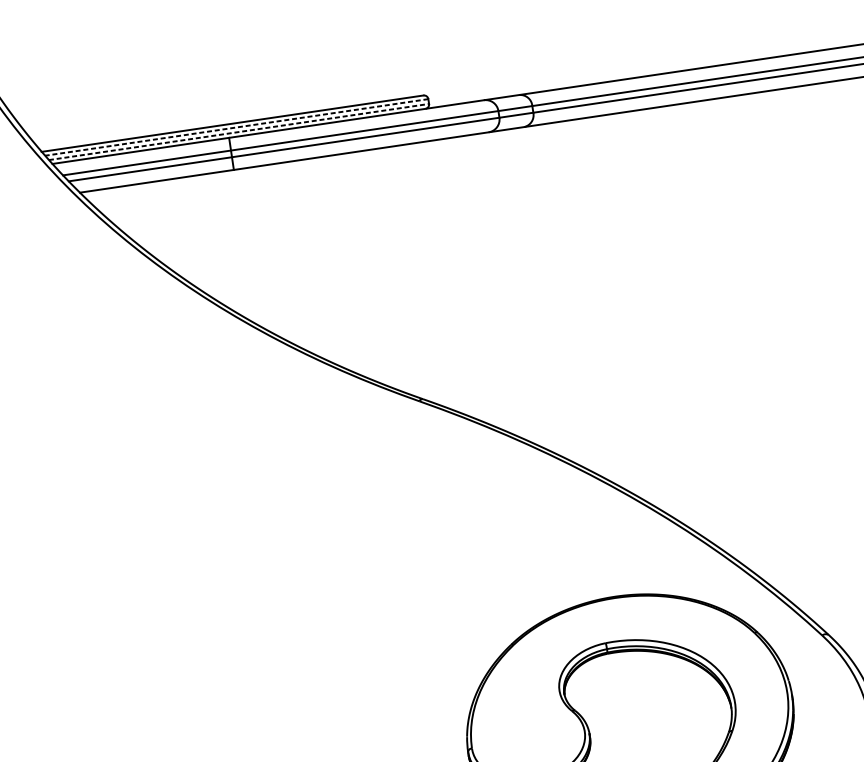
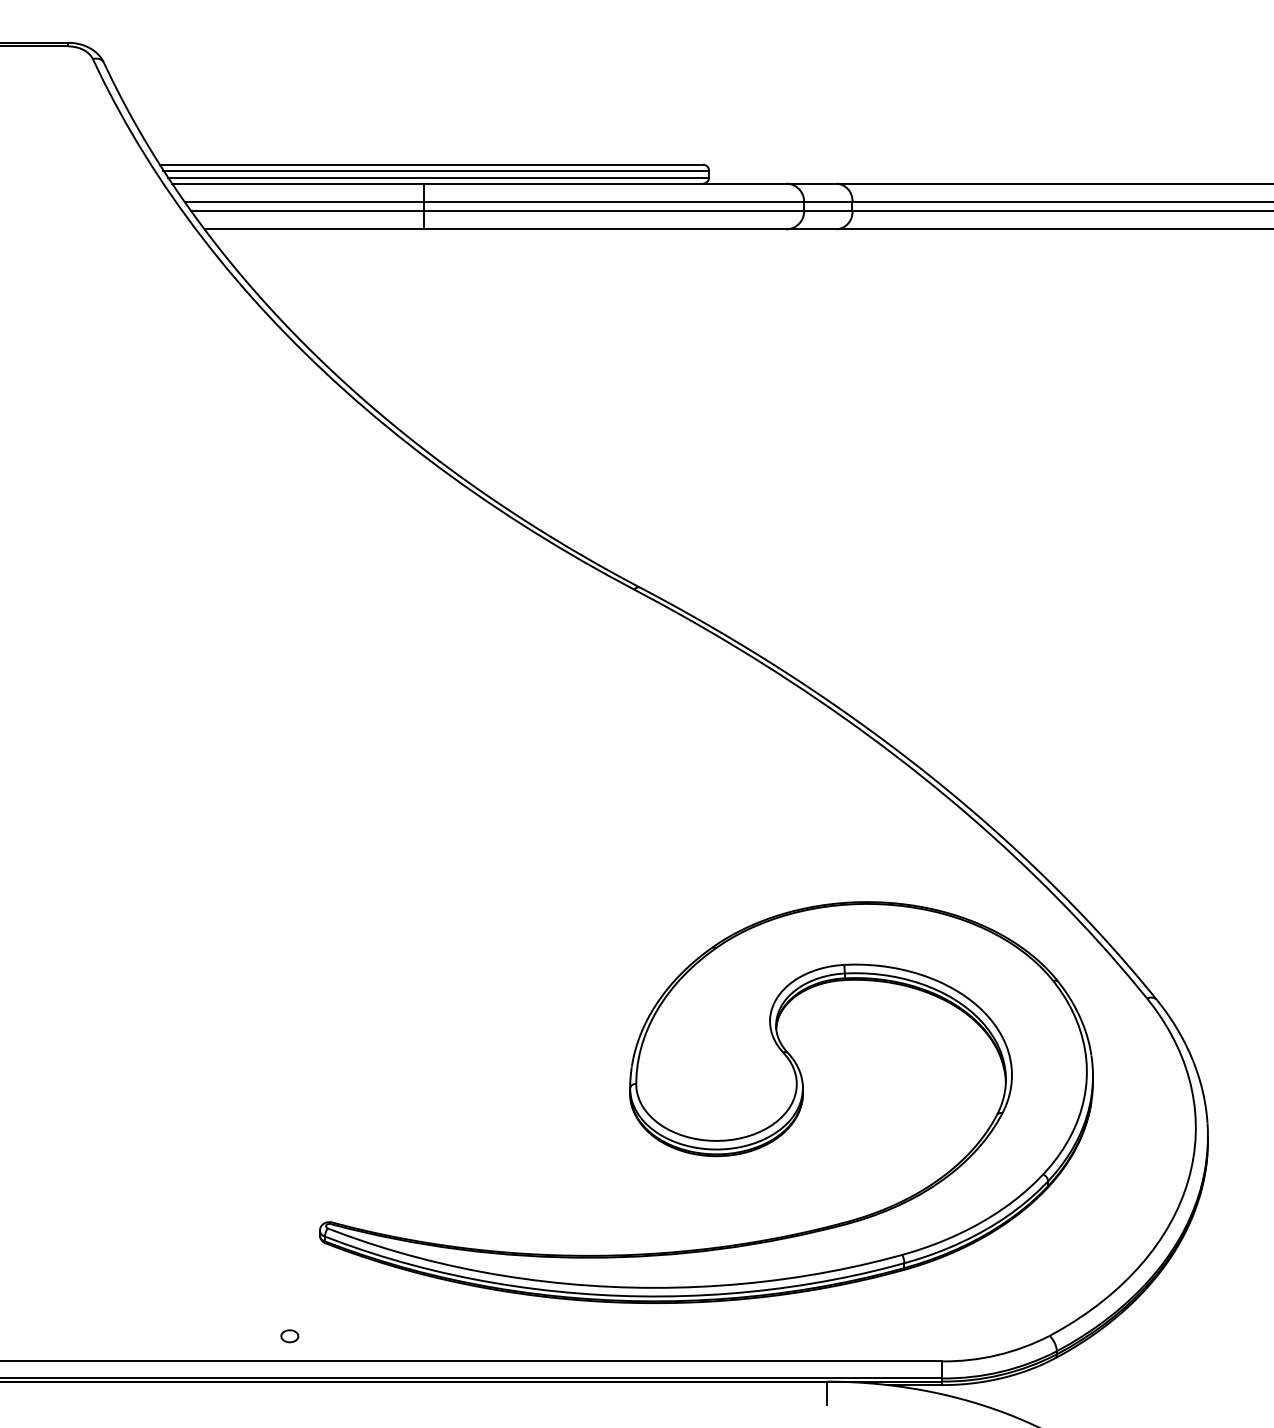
line: (236, 127) -> (436, 170), dashed -> solid
line: (239, 131) -> (439, 177), dashed -> solid

